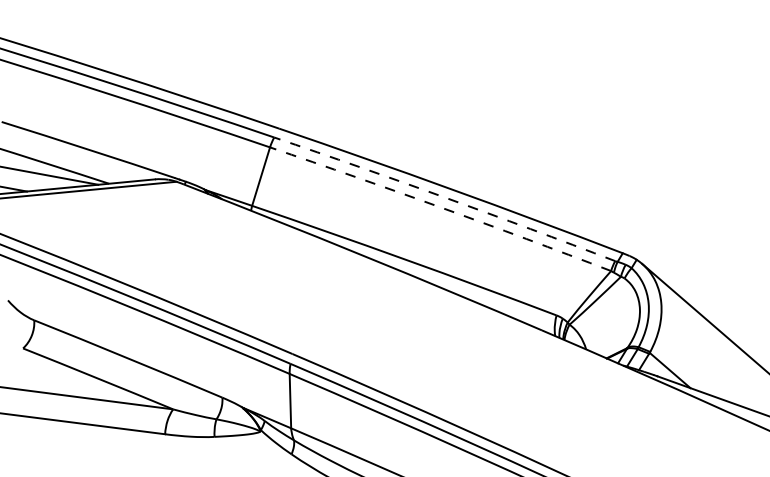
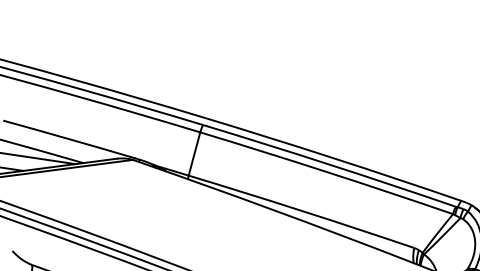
arc: (445, 197) -> (329, 164), dashed -> solid
arc: (441, 207) -> (327, 171), dashed -> solid

